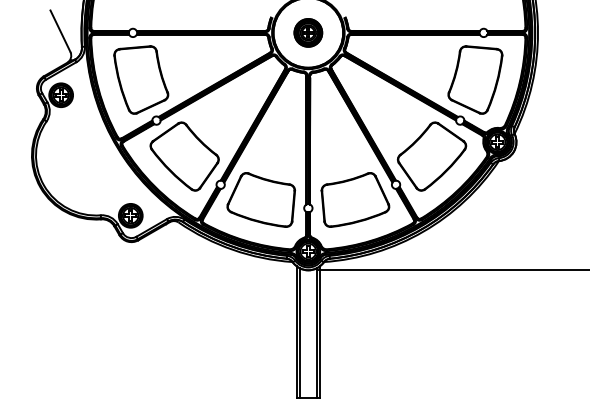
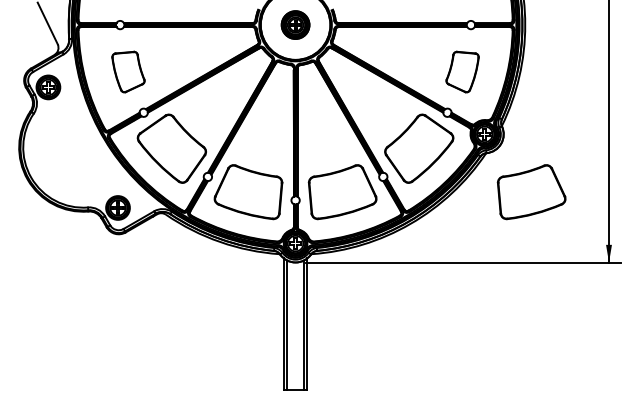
part: (141, 79) -> (128, 71), size x0.6
part: (475, 79) -> (462, 71), size x0.6
part: (544, 200) -> (531, 192), added

